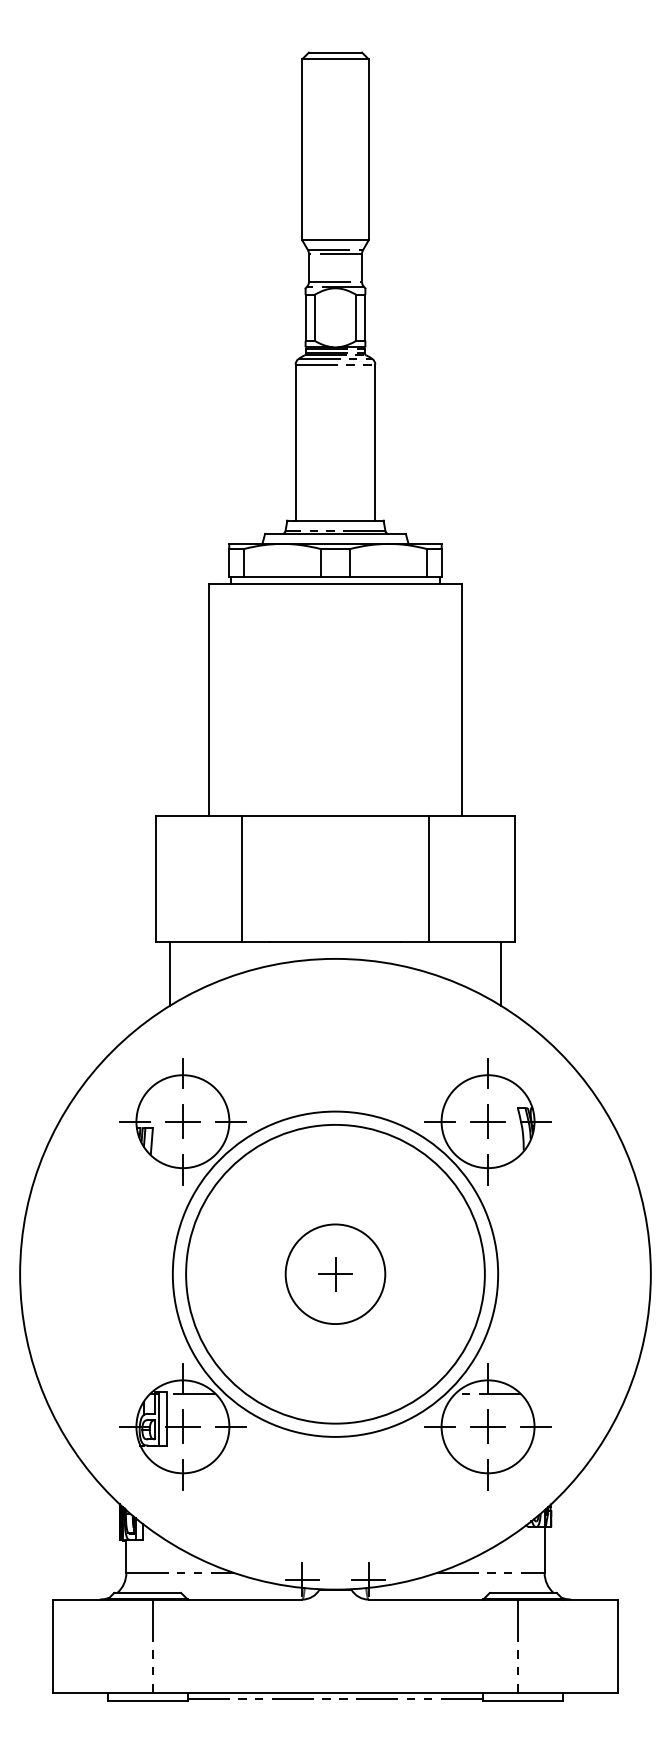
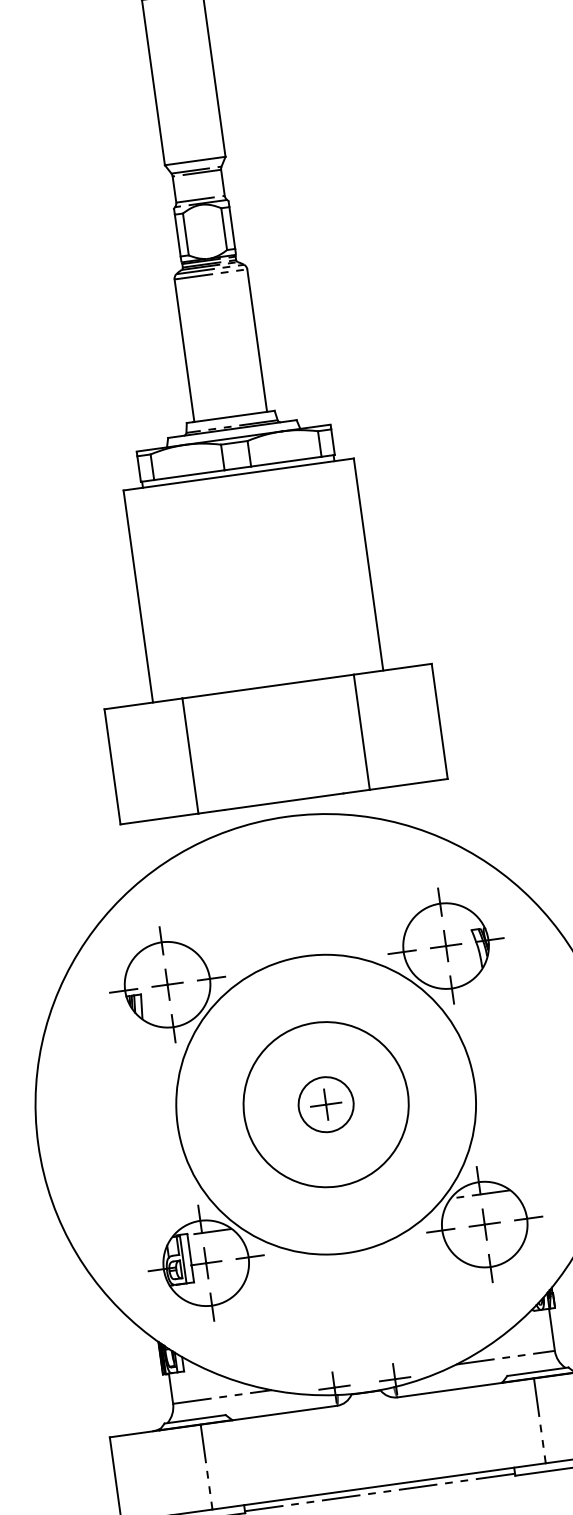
line: (169, 974) -> (136, 852), removed
line: (501, 974) -> (439, 810), removed
circle: (335, 1273) -> (326, 1103), size x0.6
circle: (335, 1274) -> (326, 1104), size x0.6

